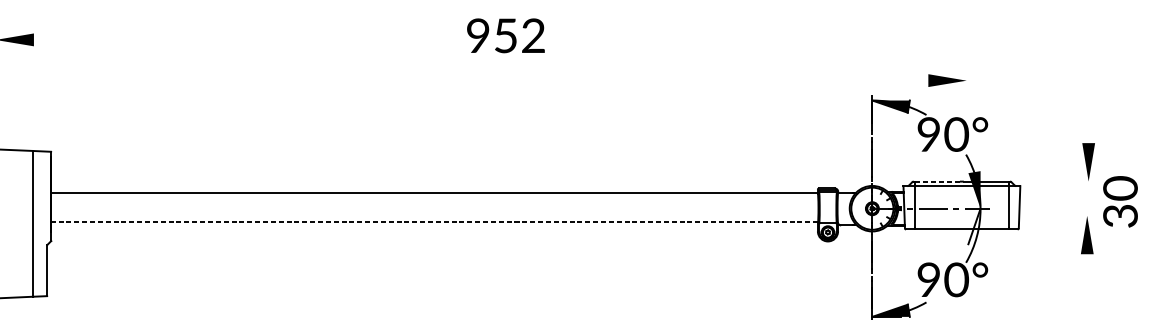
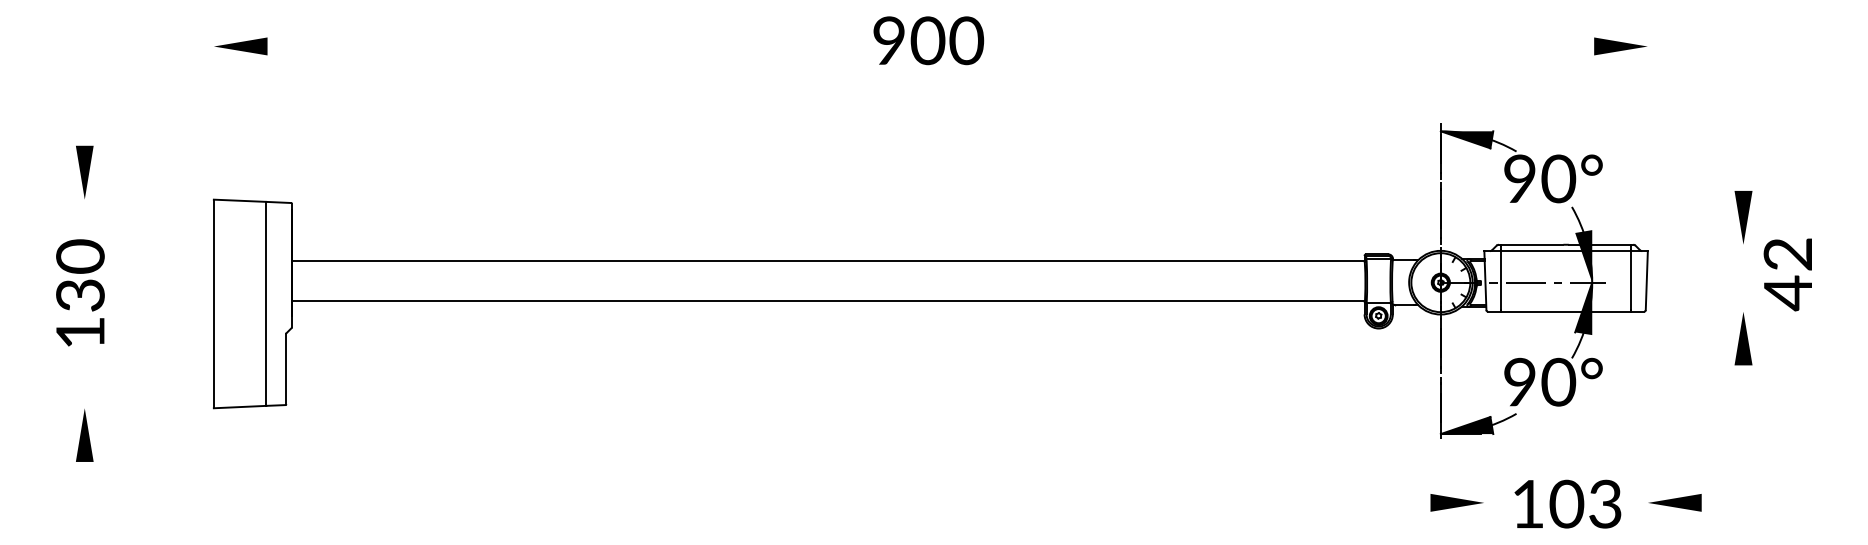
text: (519, 35) -> (947, 40), 952 -> 900
part: (947, 80) -> (1620, 46), moved
line: (937, 181) -> (1532, 244), dashed -> solid
text: (1120, 202) -> (1787, 274), 30 -> 42
line: (434, 222) -> (828, 301), dashed -> solid
fill: (974, 227) -> (1583, 308), added
part: (1087, 235) -> (1743, 338), moved

